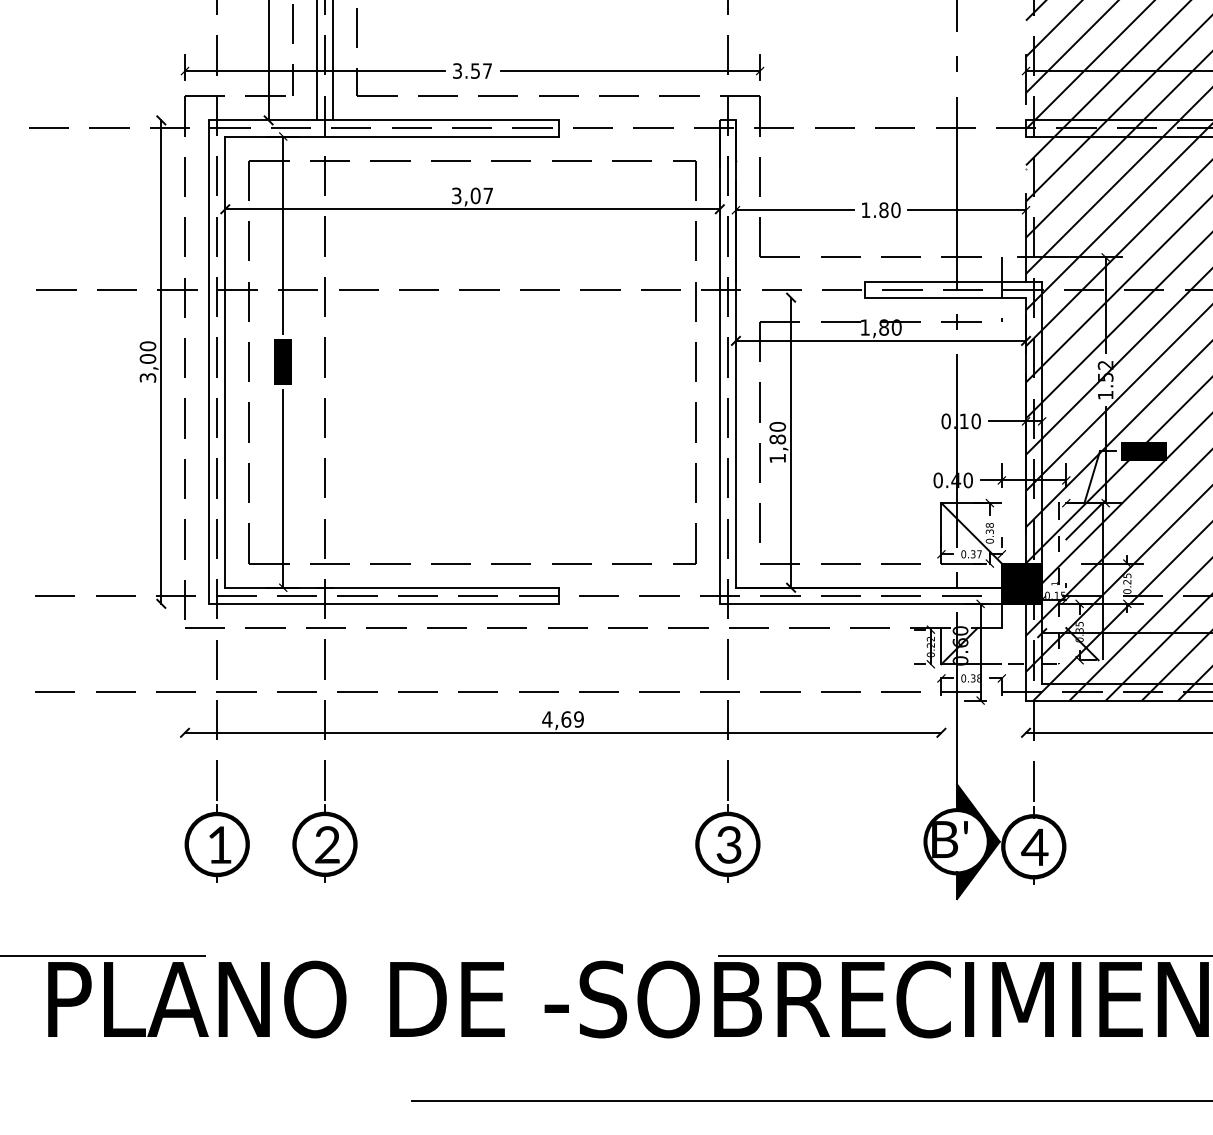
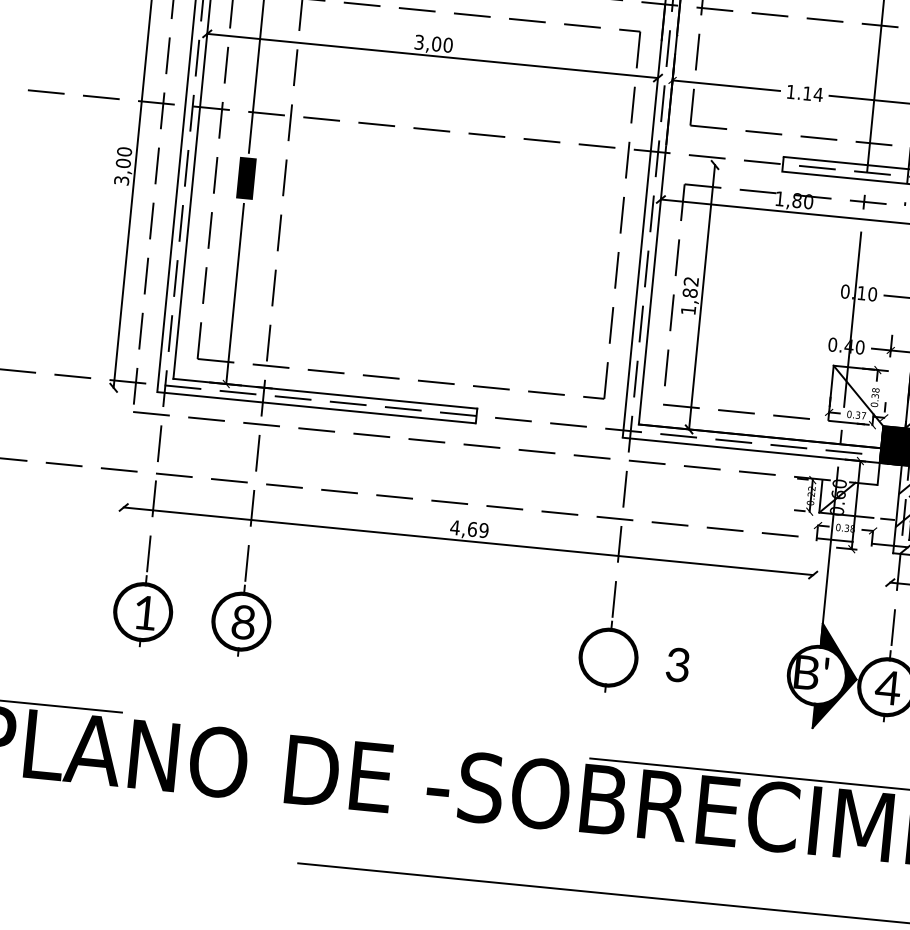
text: (488, 195) -> (448, 44), 3,07 -> 3,00
text: (889, 210) -> (812, 94), 1.80 -> 1.14
text: (777, 426) -> (691, 281), 1,80 -> 1,82
text: (728, 844) -> (677, 664), moved
text: (327, 845) -> (243, 622), 2 -> 8

